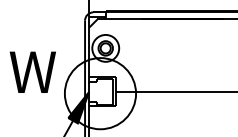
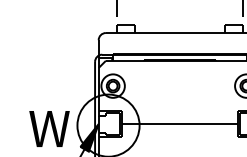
text: (32, 71) -> (49, 128), moved

